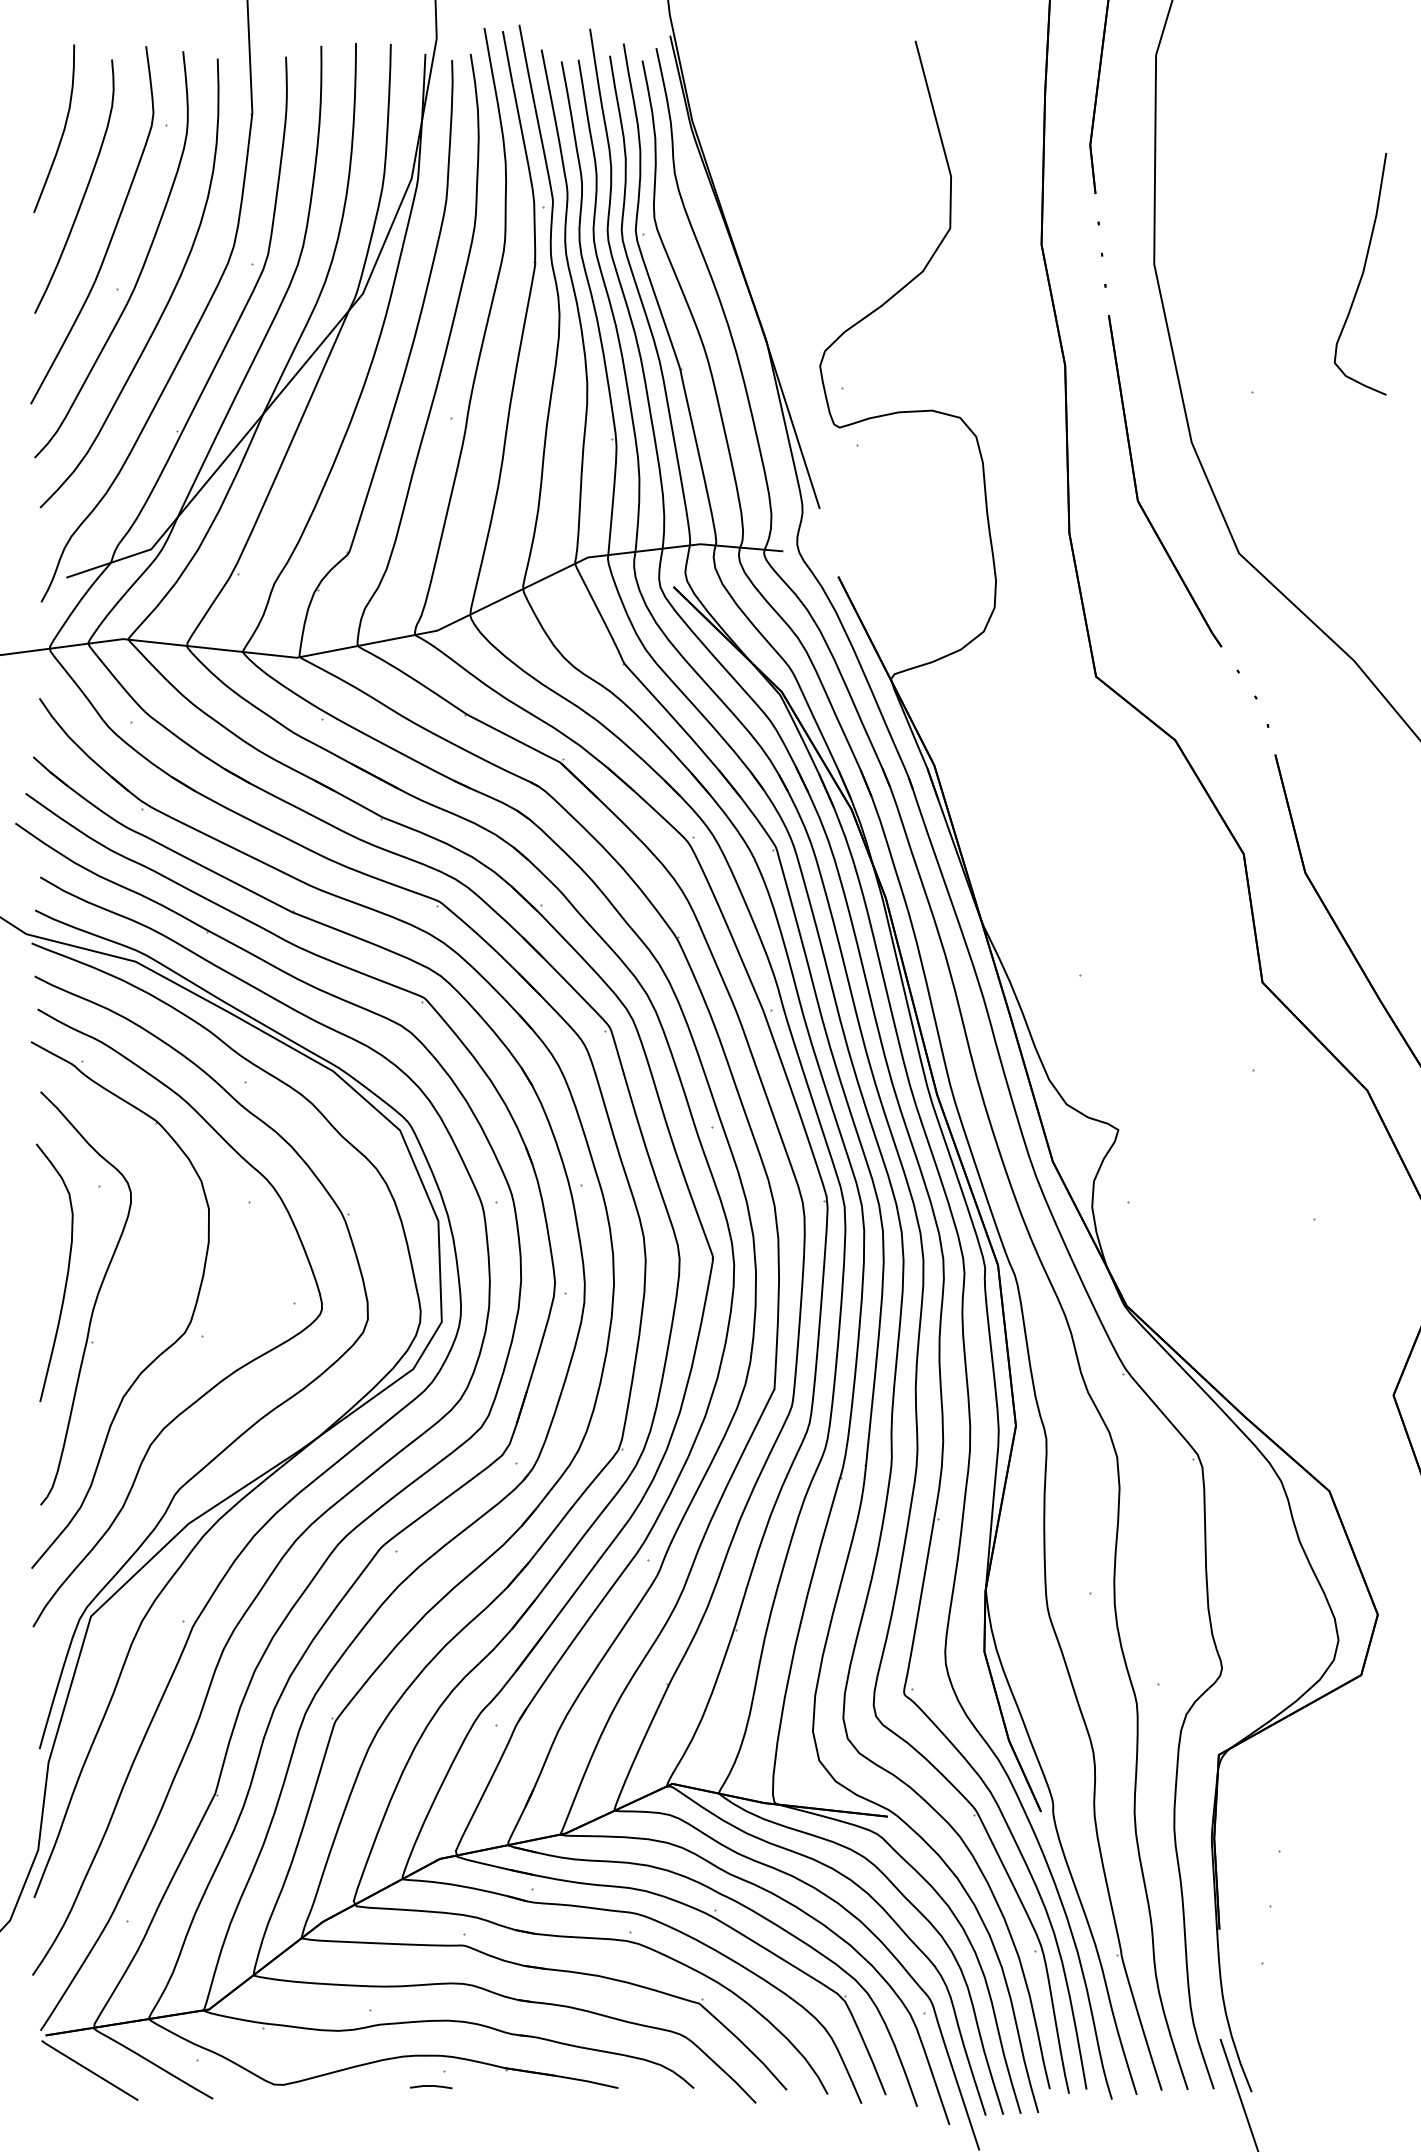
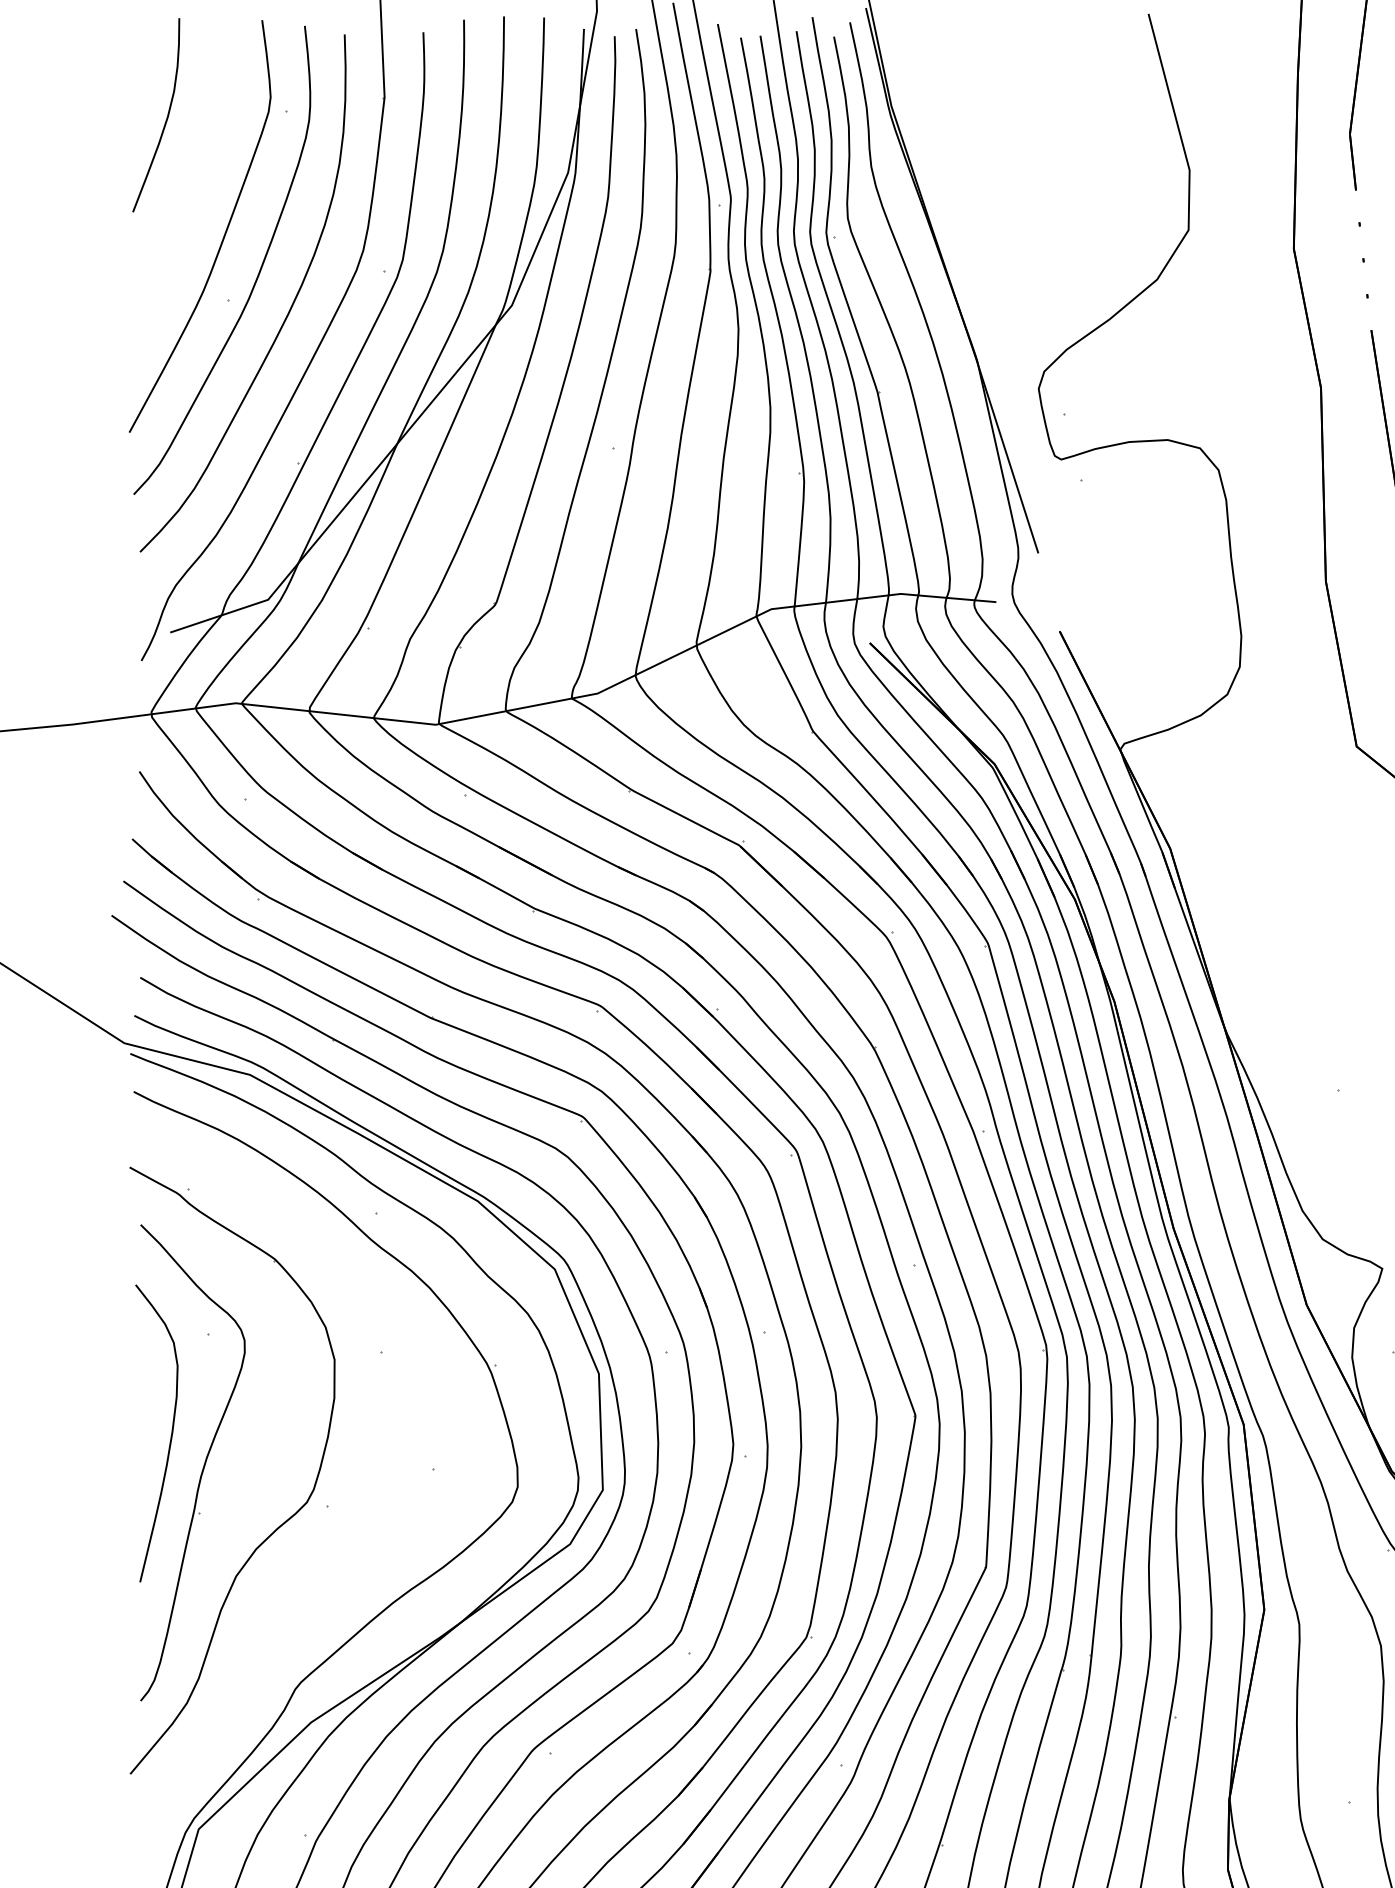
curve: (85, 188) -> (192, 184), removed
curve: (220, 1380) -> (347, 1557), removed

